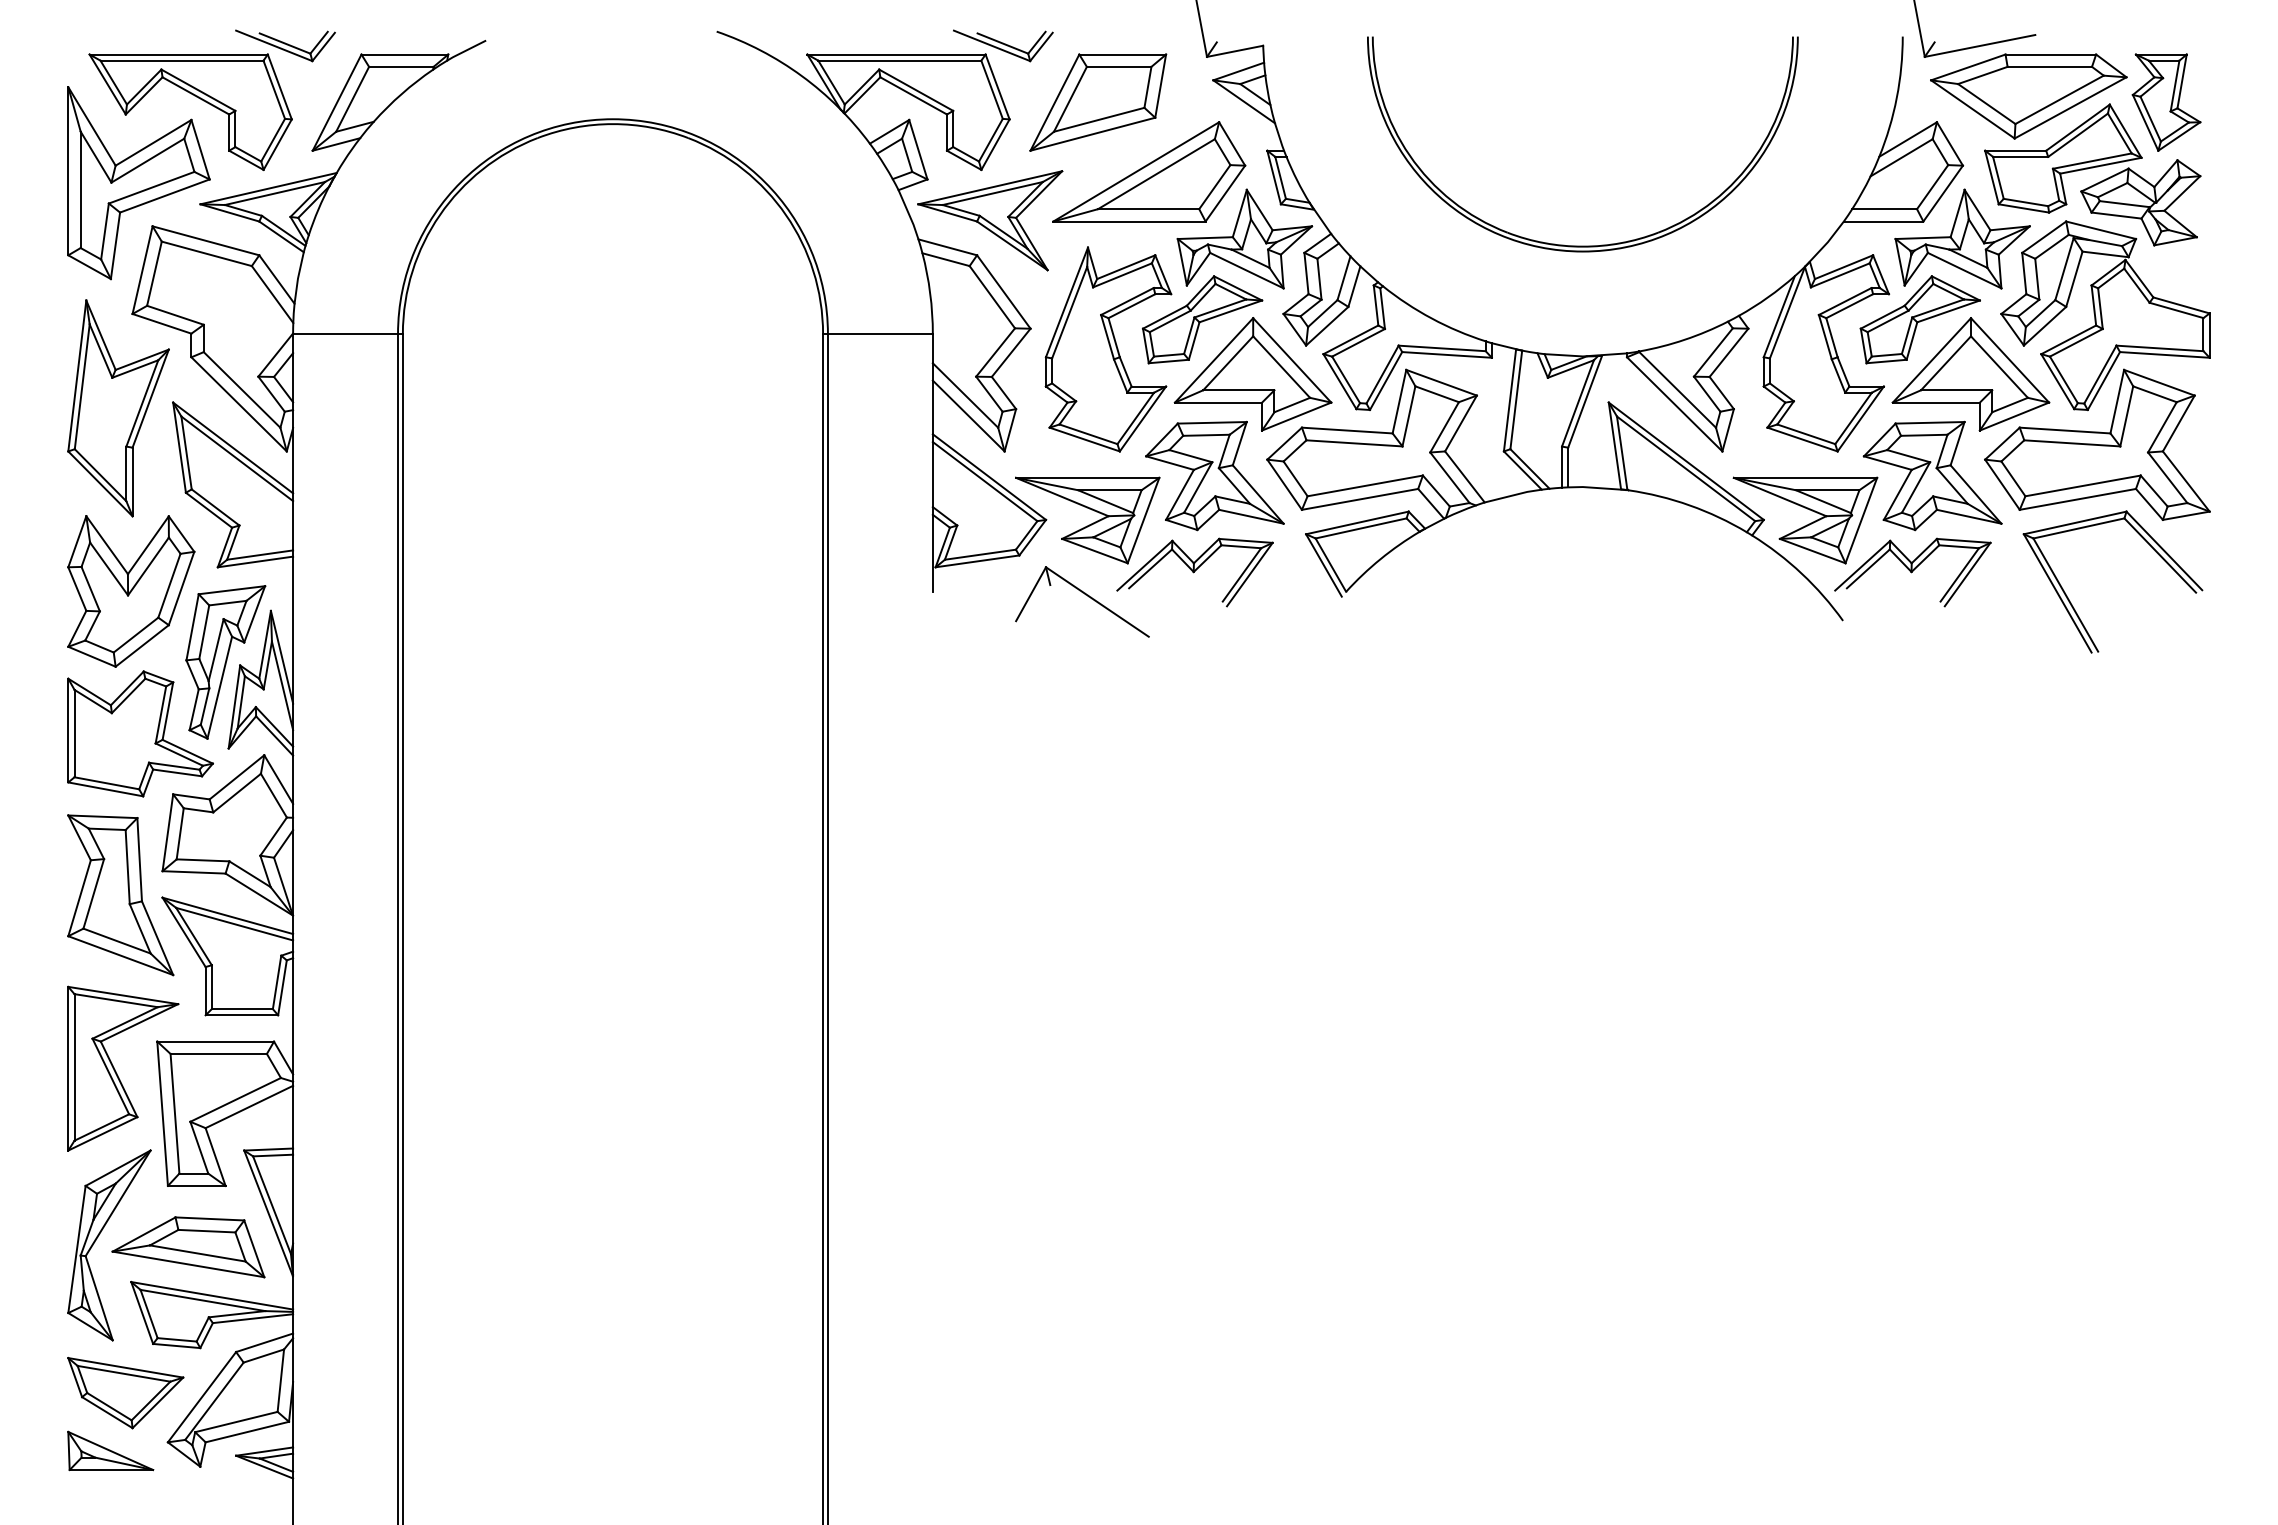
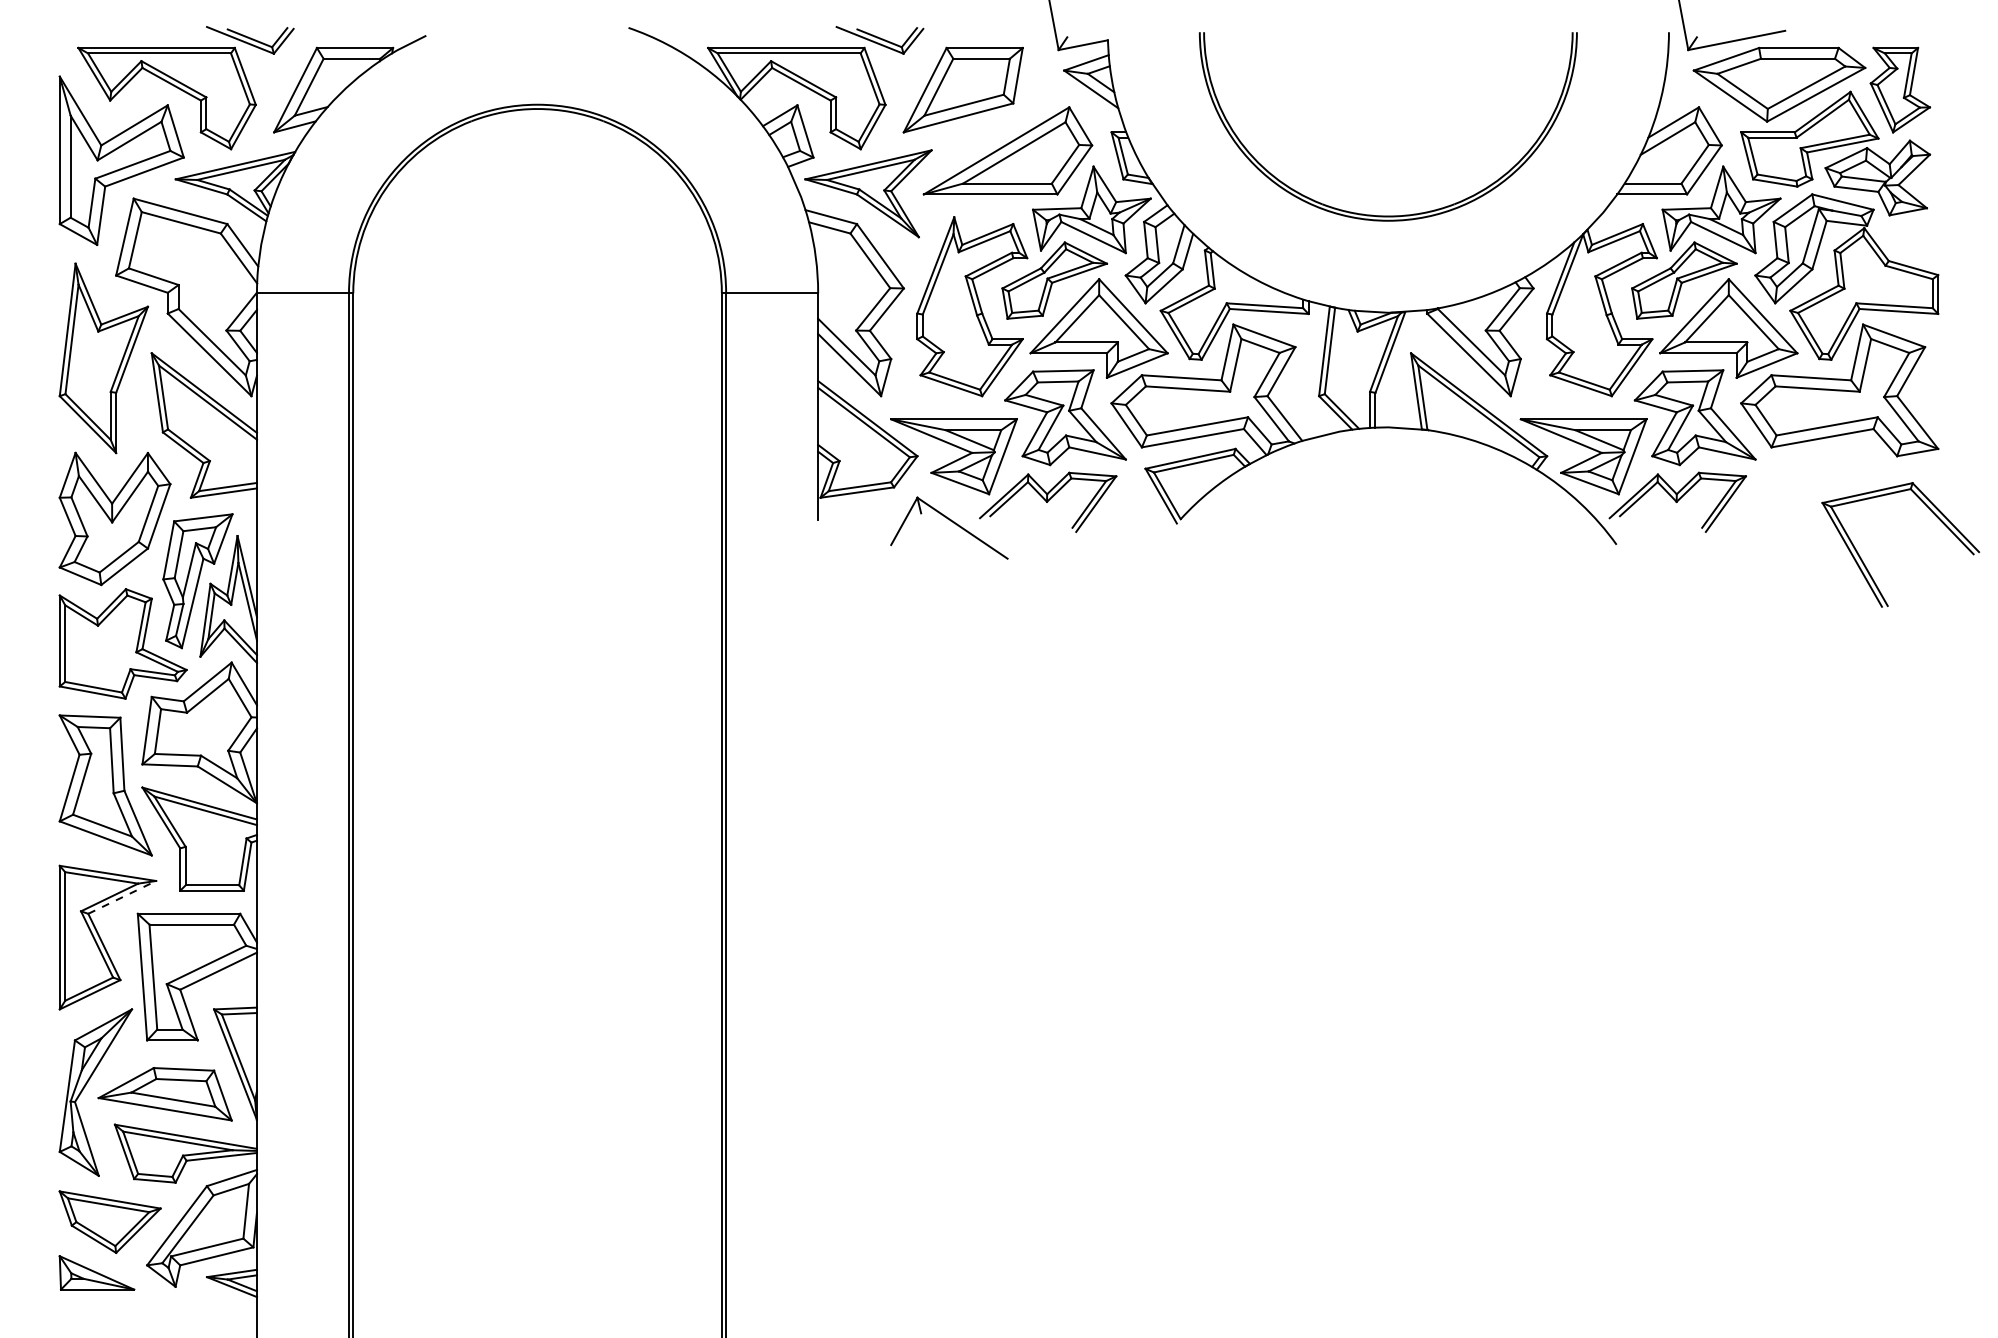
part: (2071, 602) -> (1864, 562), moved
line: (139, 1022) -> (122, 897), solid -> dashed

